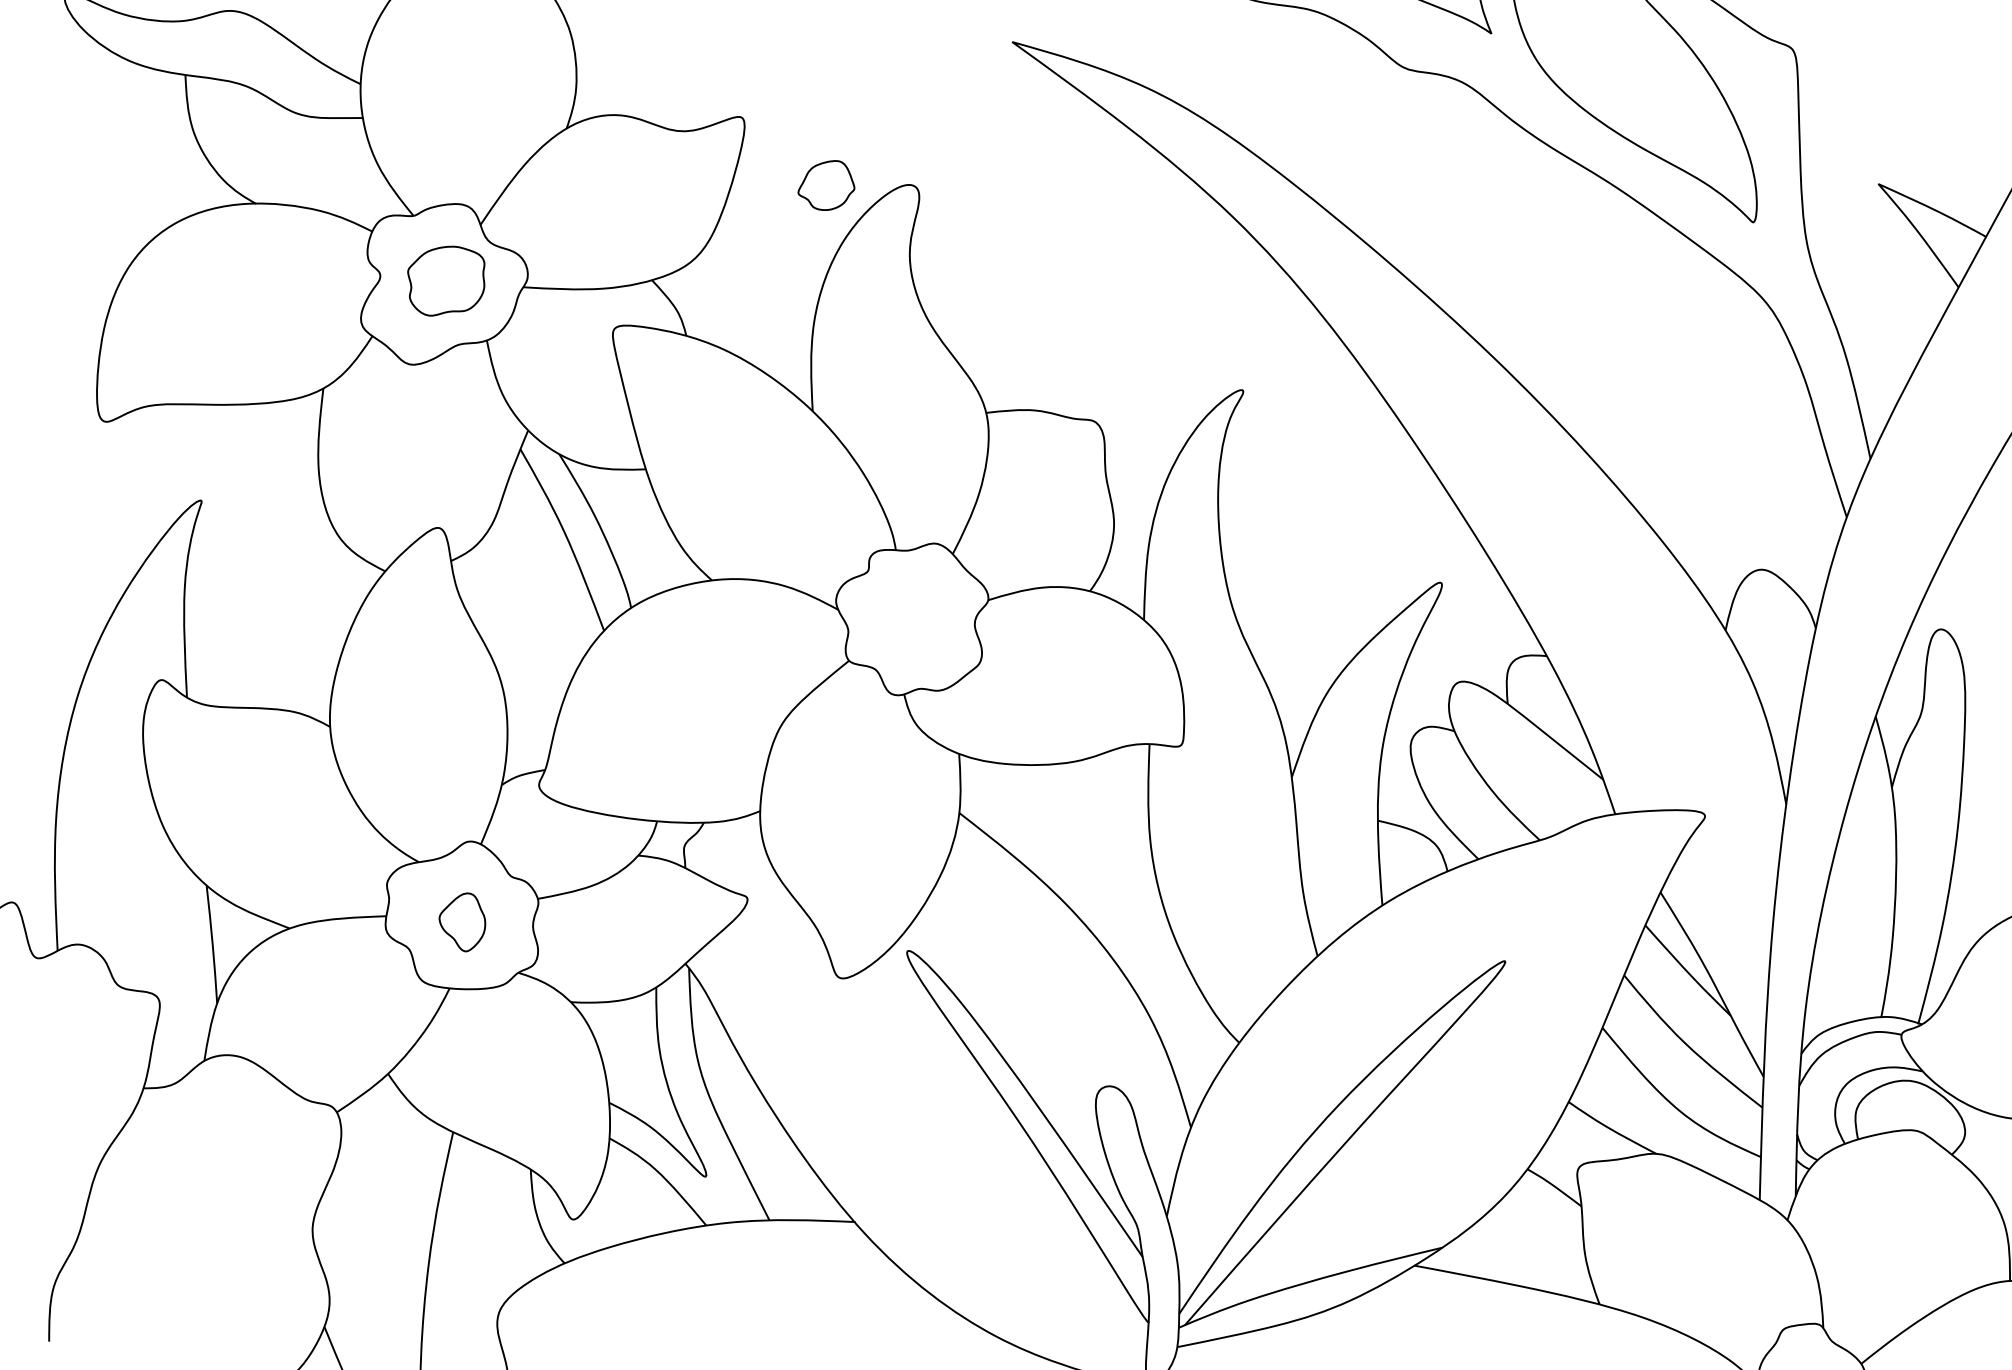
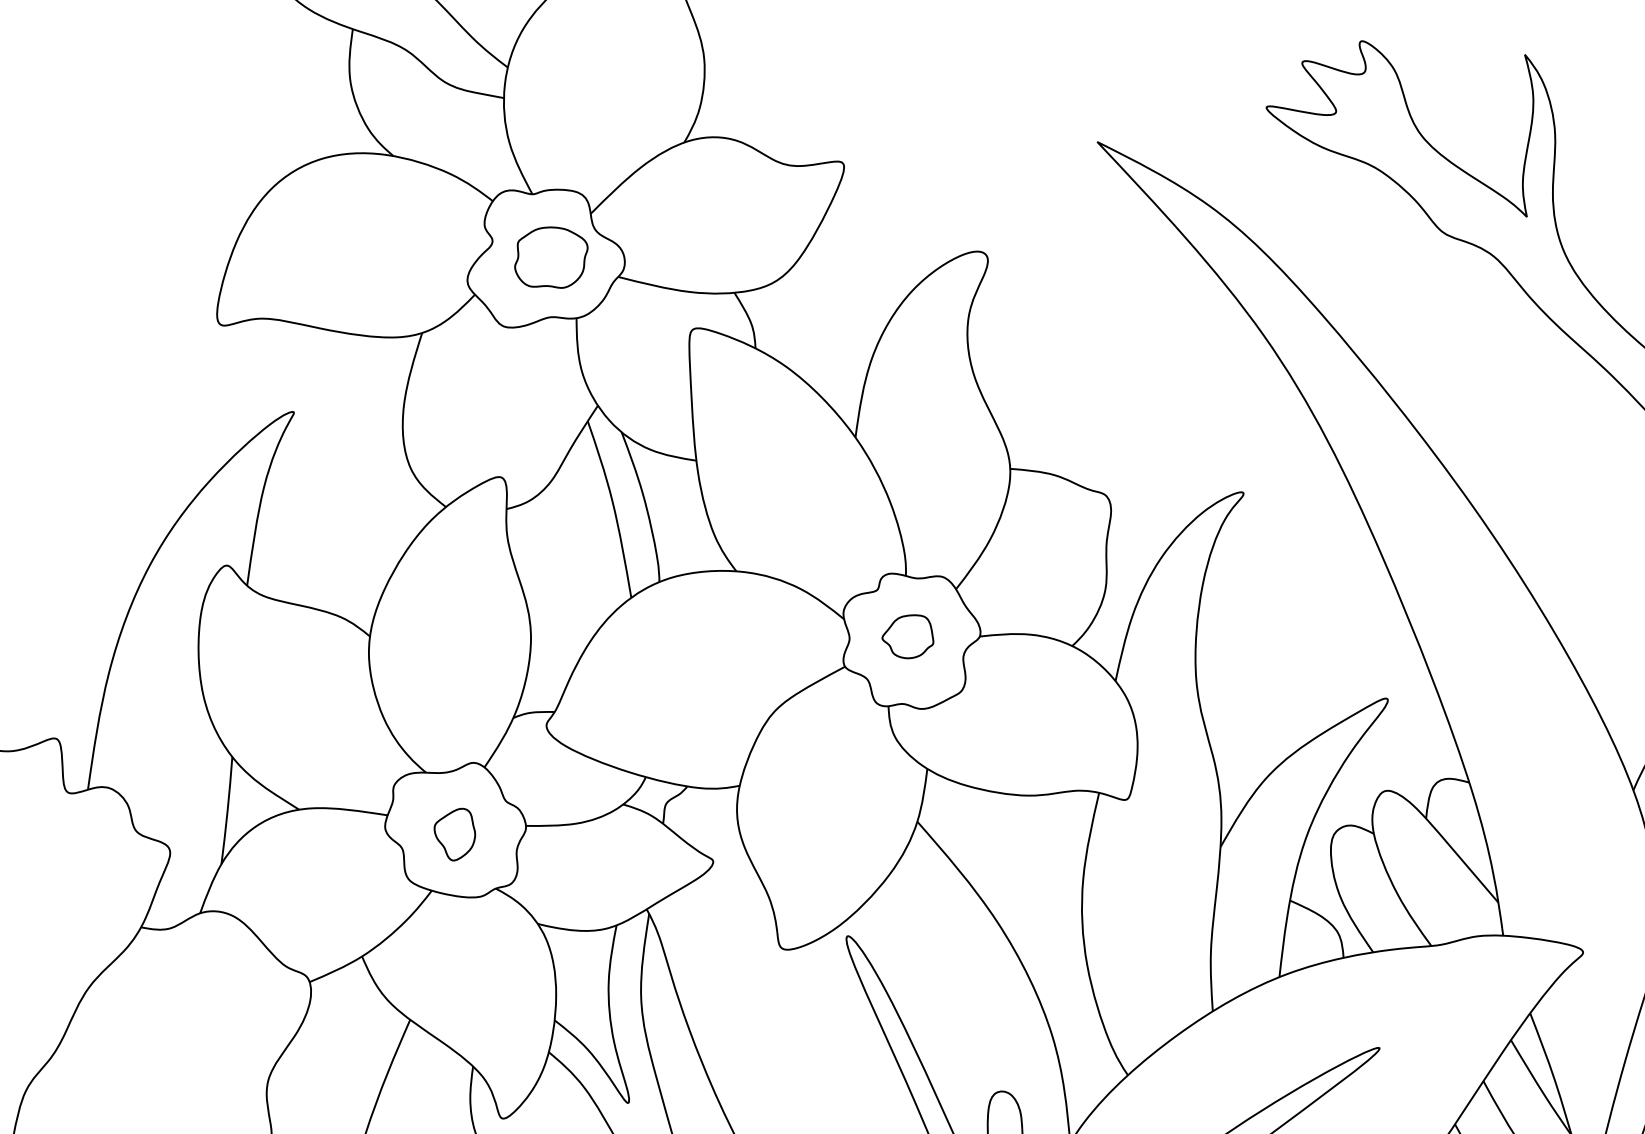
part: (826, 185) -> (908, 636), moved

